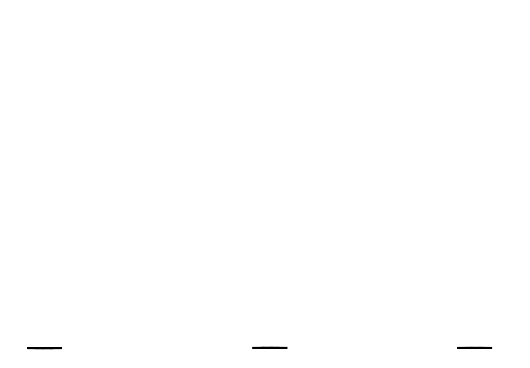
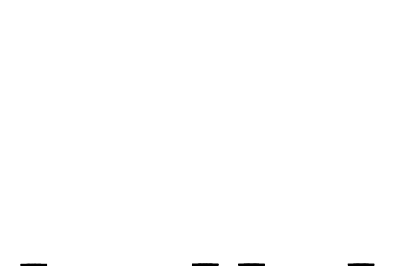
line: (330, 347) -> (251, 264), added

